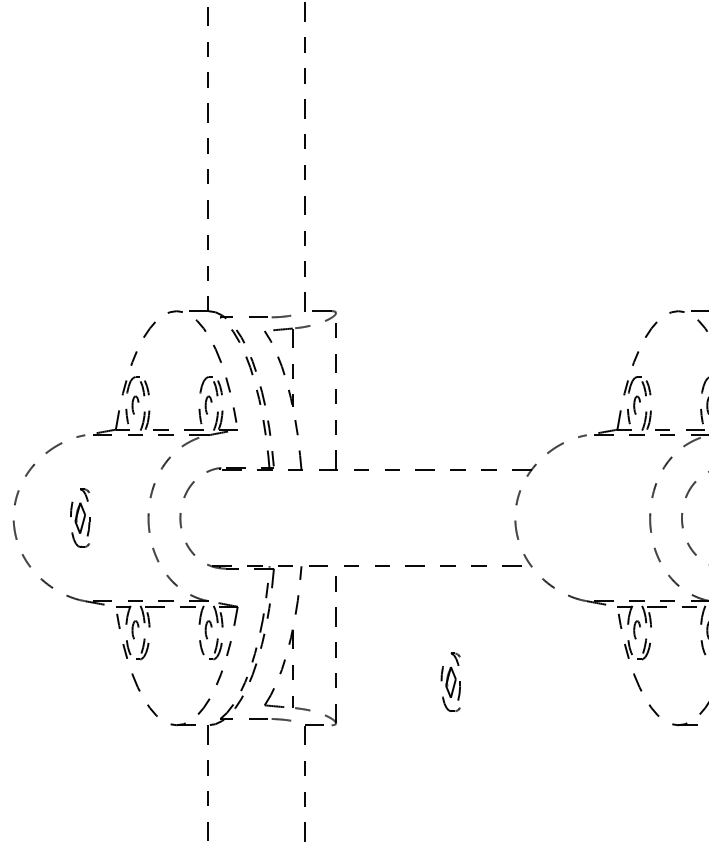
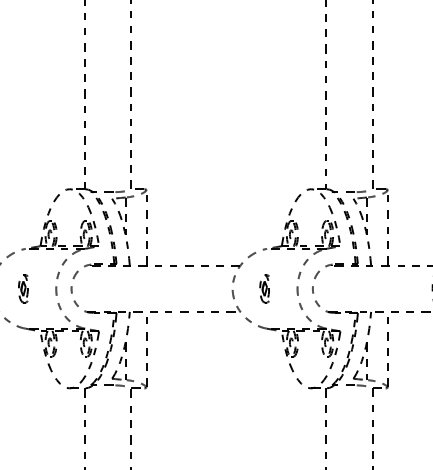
part: (450, 681) -> (264, 288), moved

